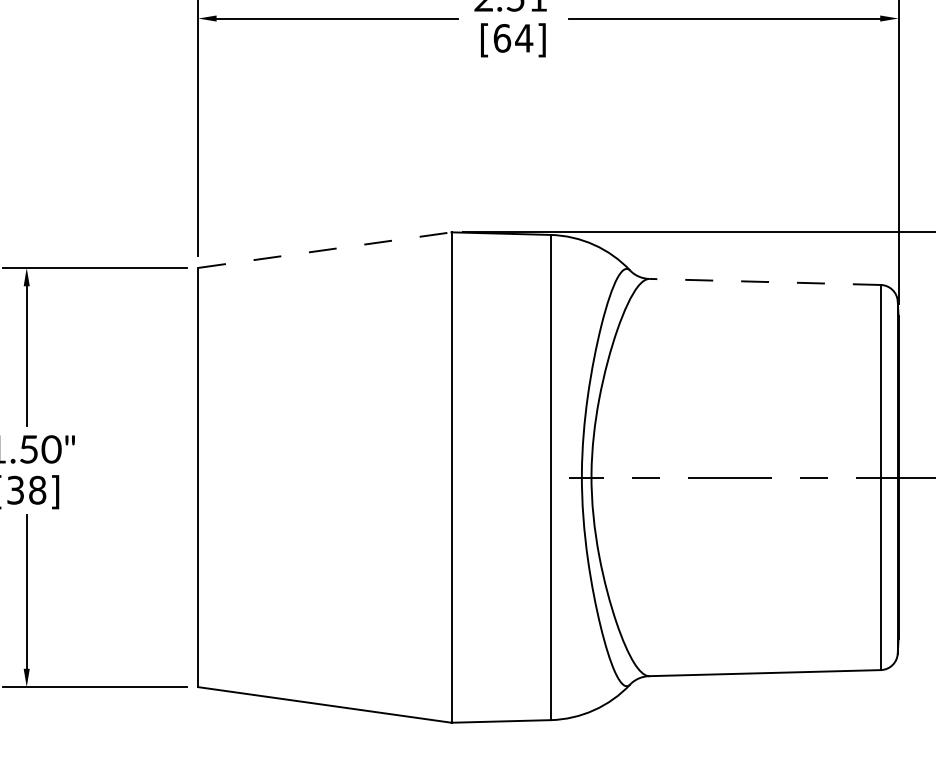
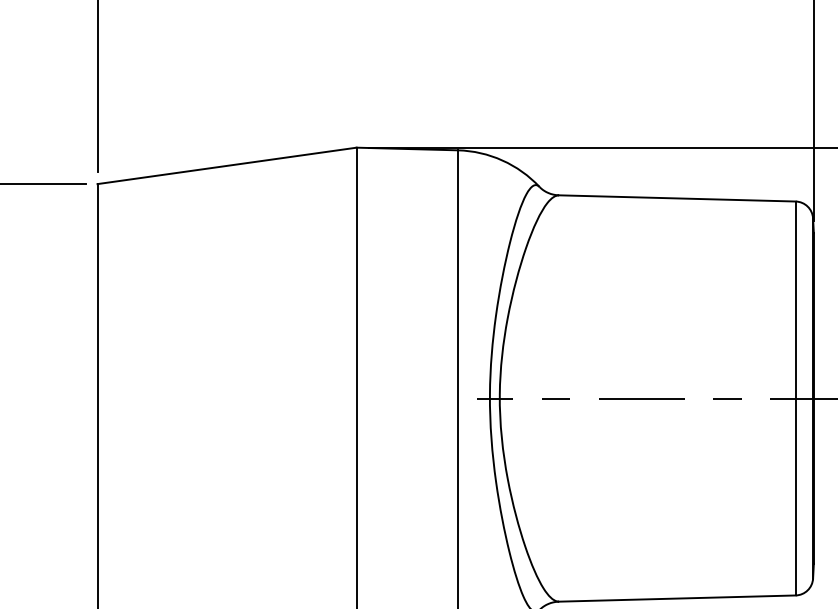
line: (324, 250) -> (226, 166), dashed -> solid
line: (765, 281) -> (677, 197), dashed -> solid

